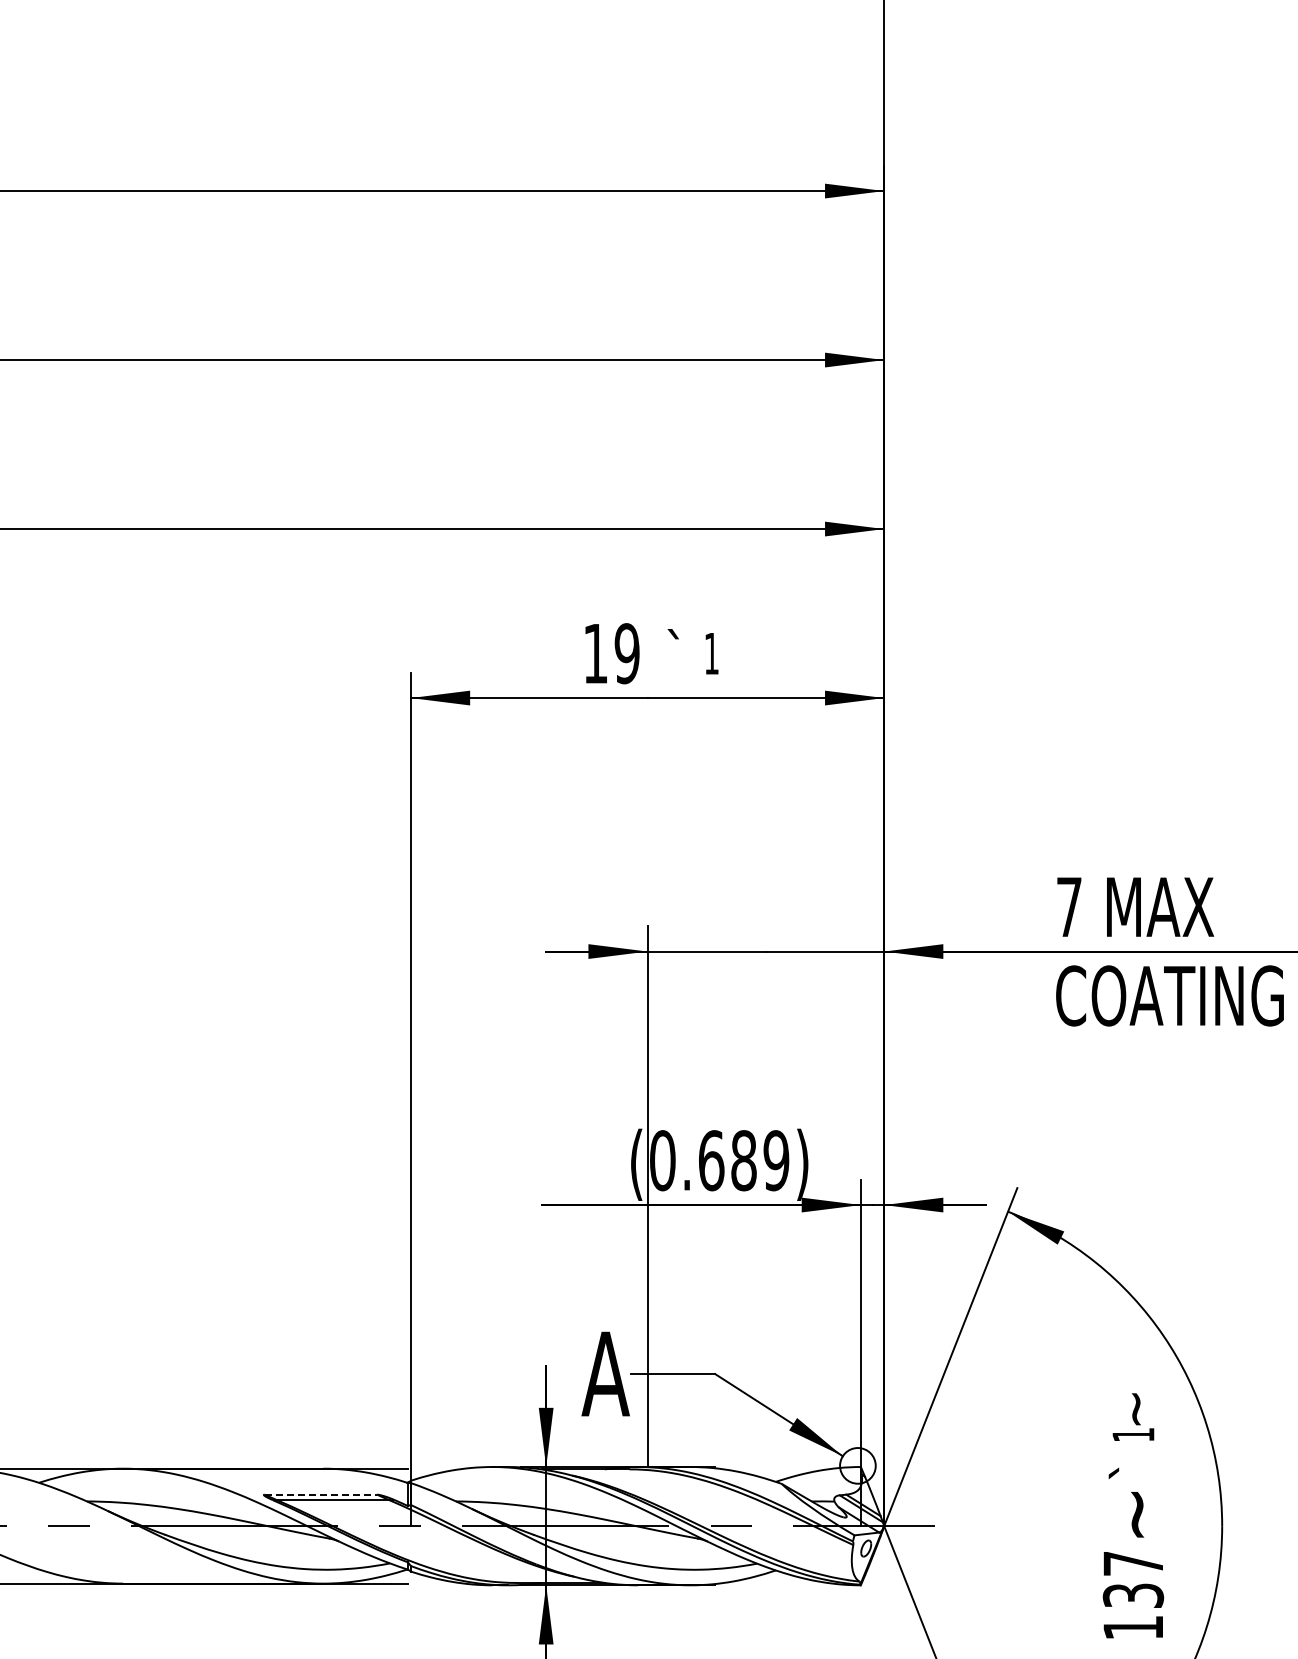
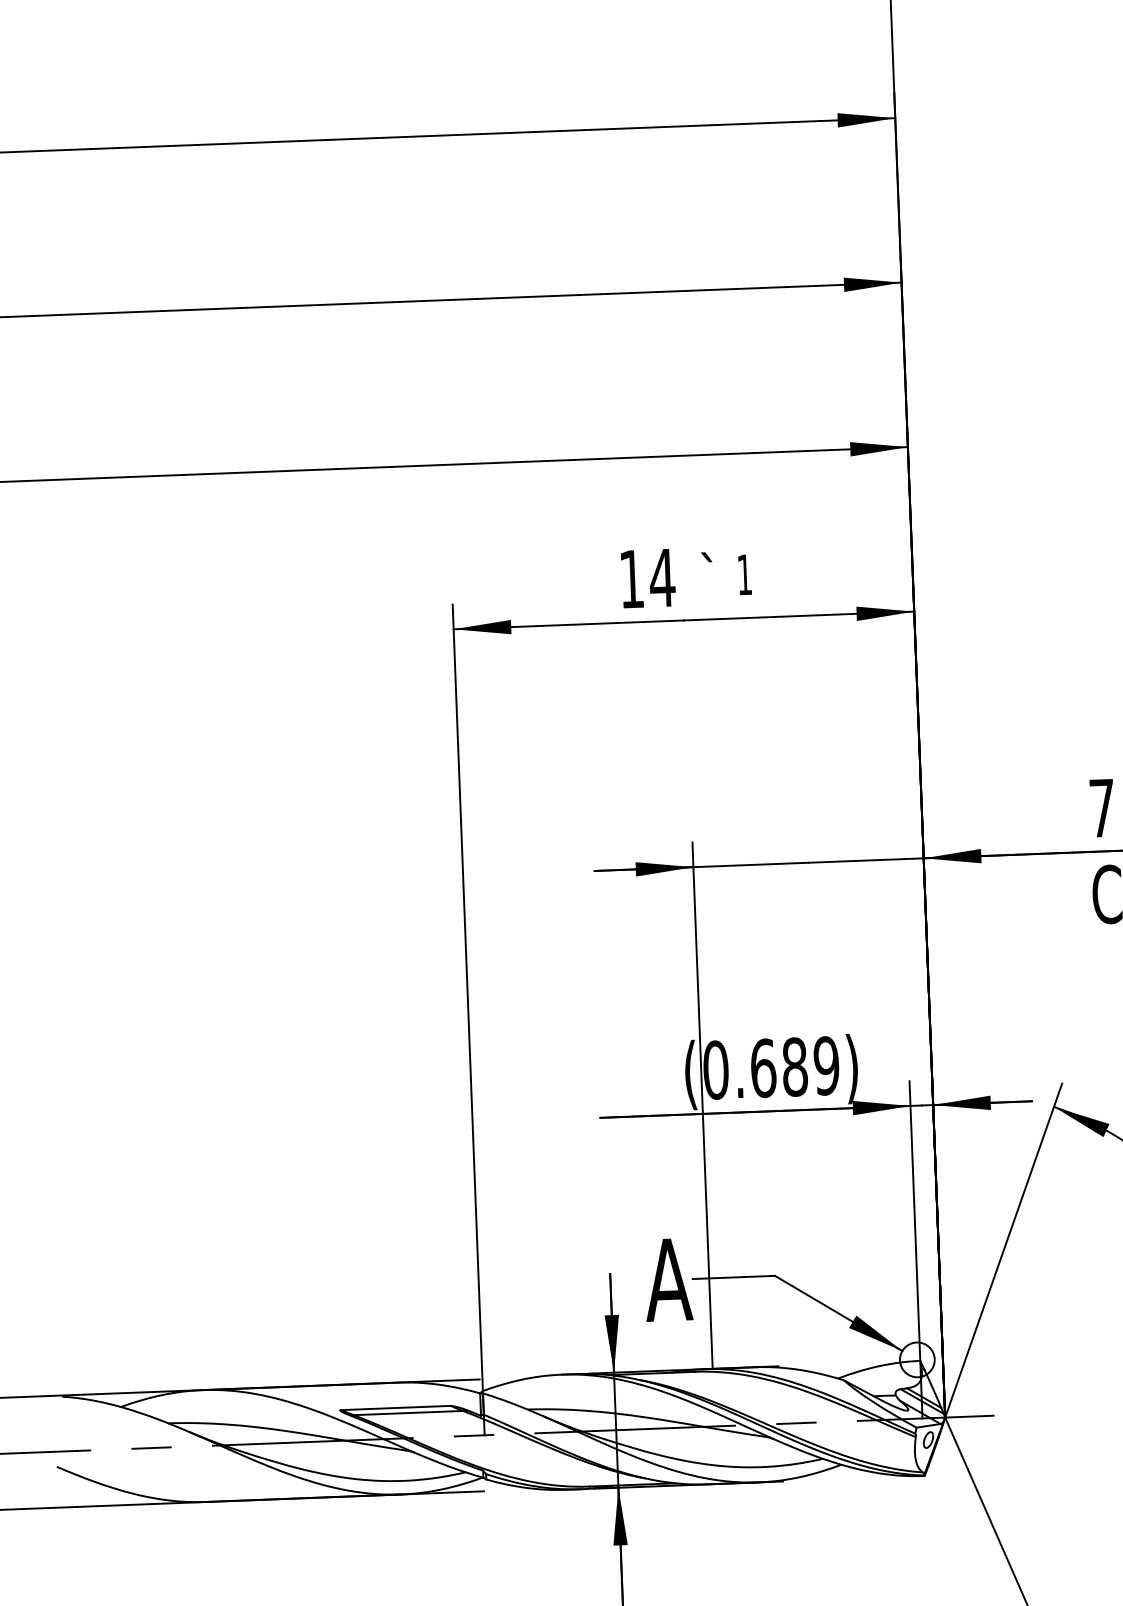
text: (627, 653) -> (662, 577), 19 -> 14
line: (321, 1494) -> (396, 1407), dashed -> solid

